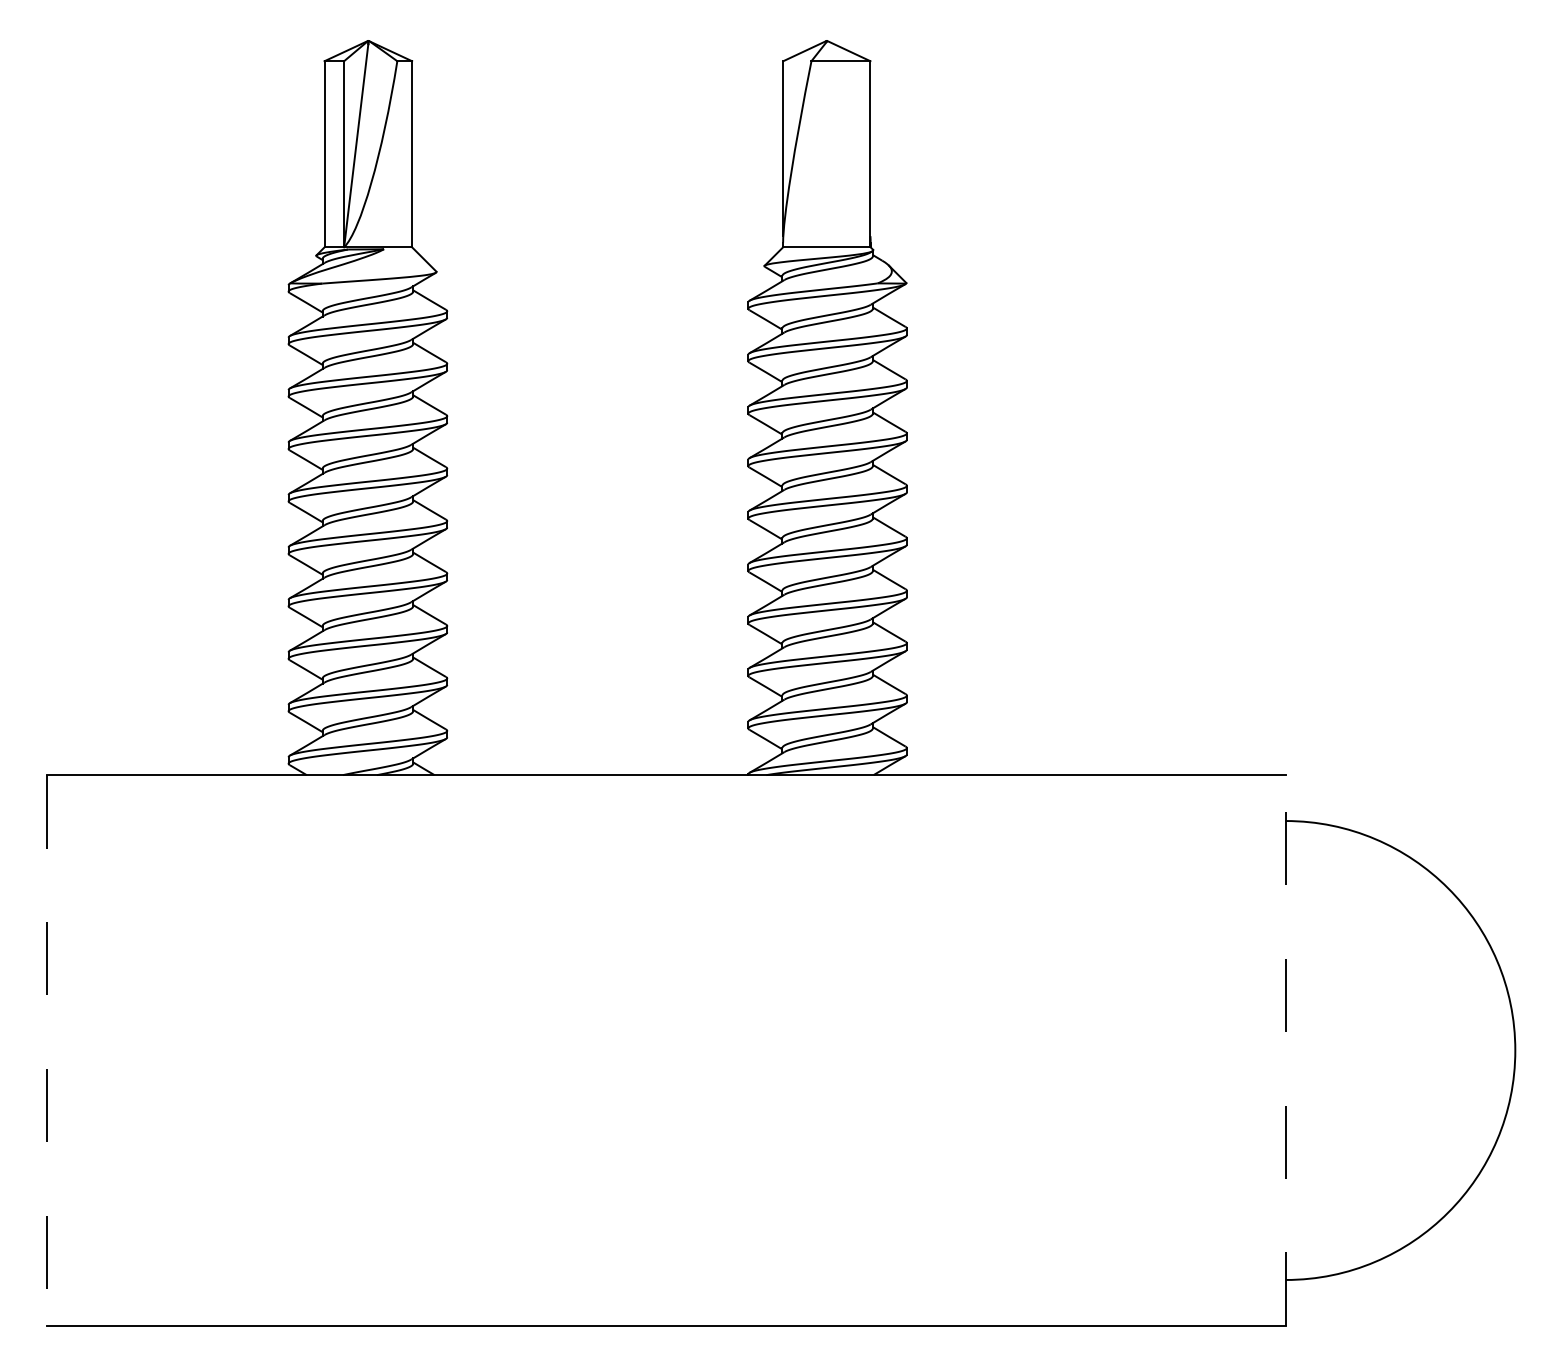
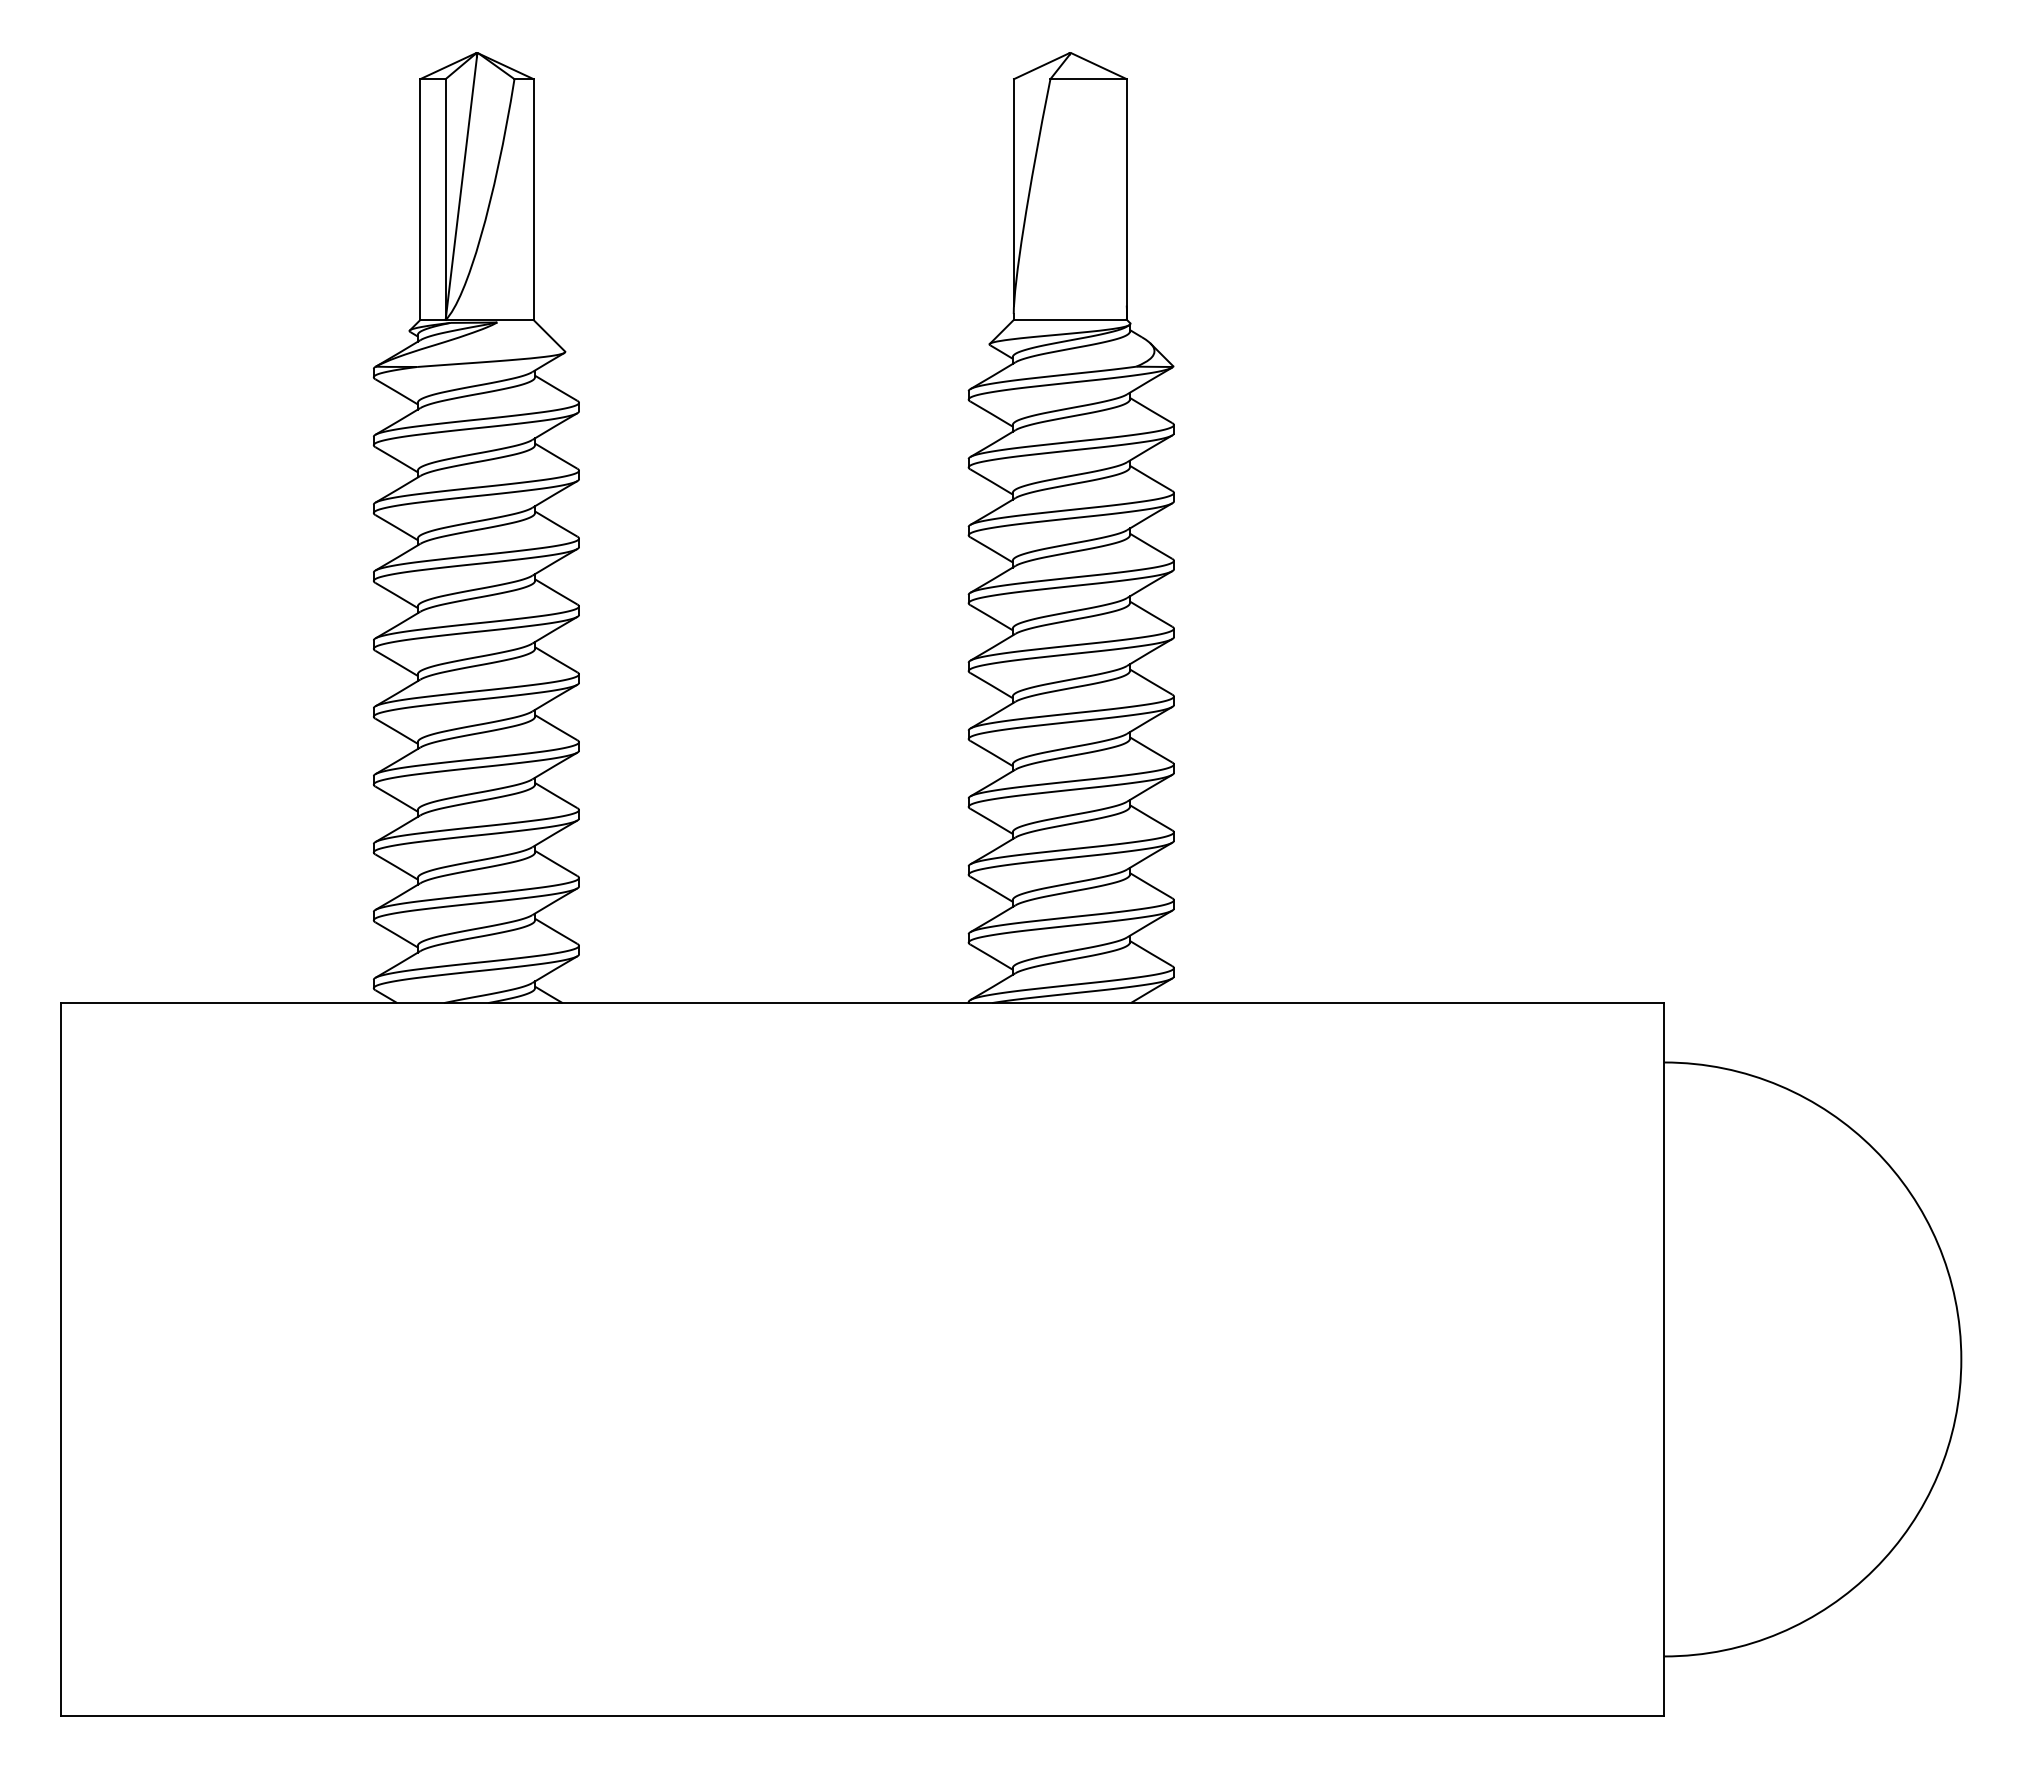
line: (1285, 1049) -> (1664, 1358), dashed -> solid
line: (46, 1050) -> (60, 1359), dashed -> solid

